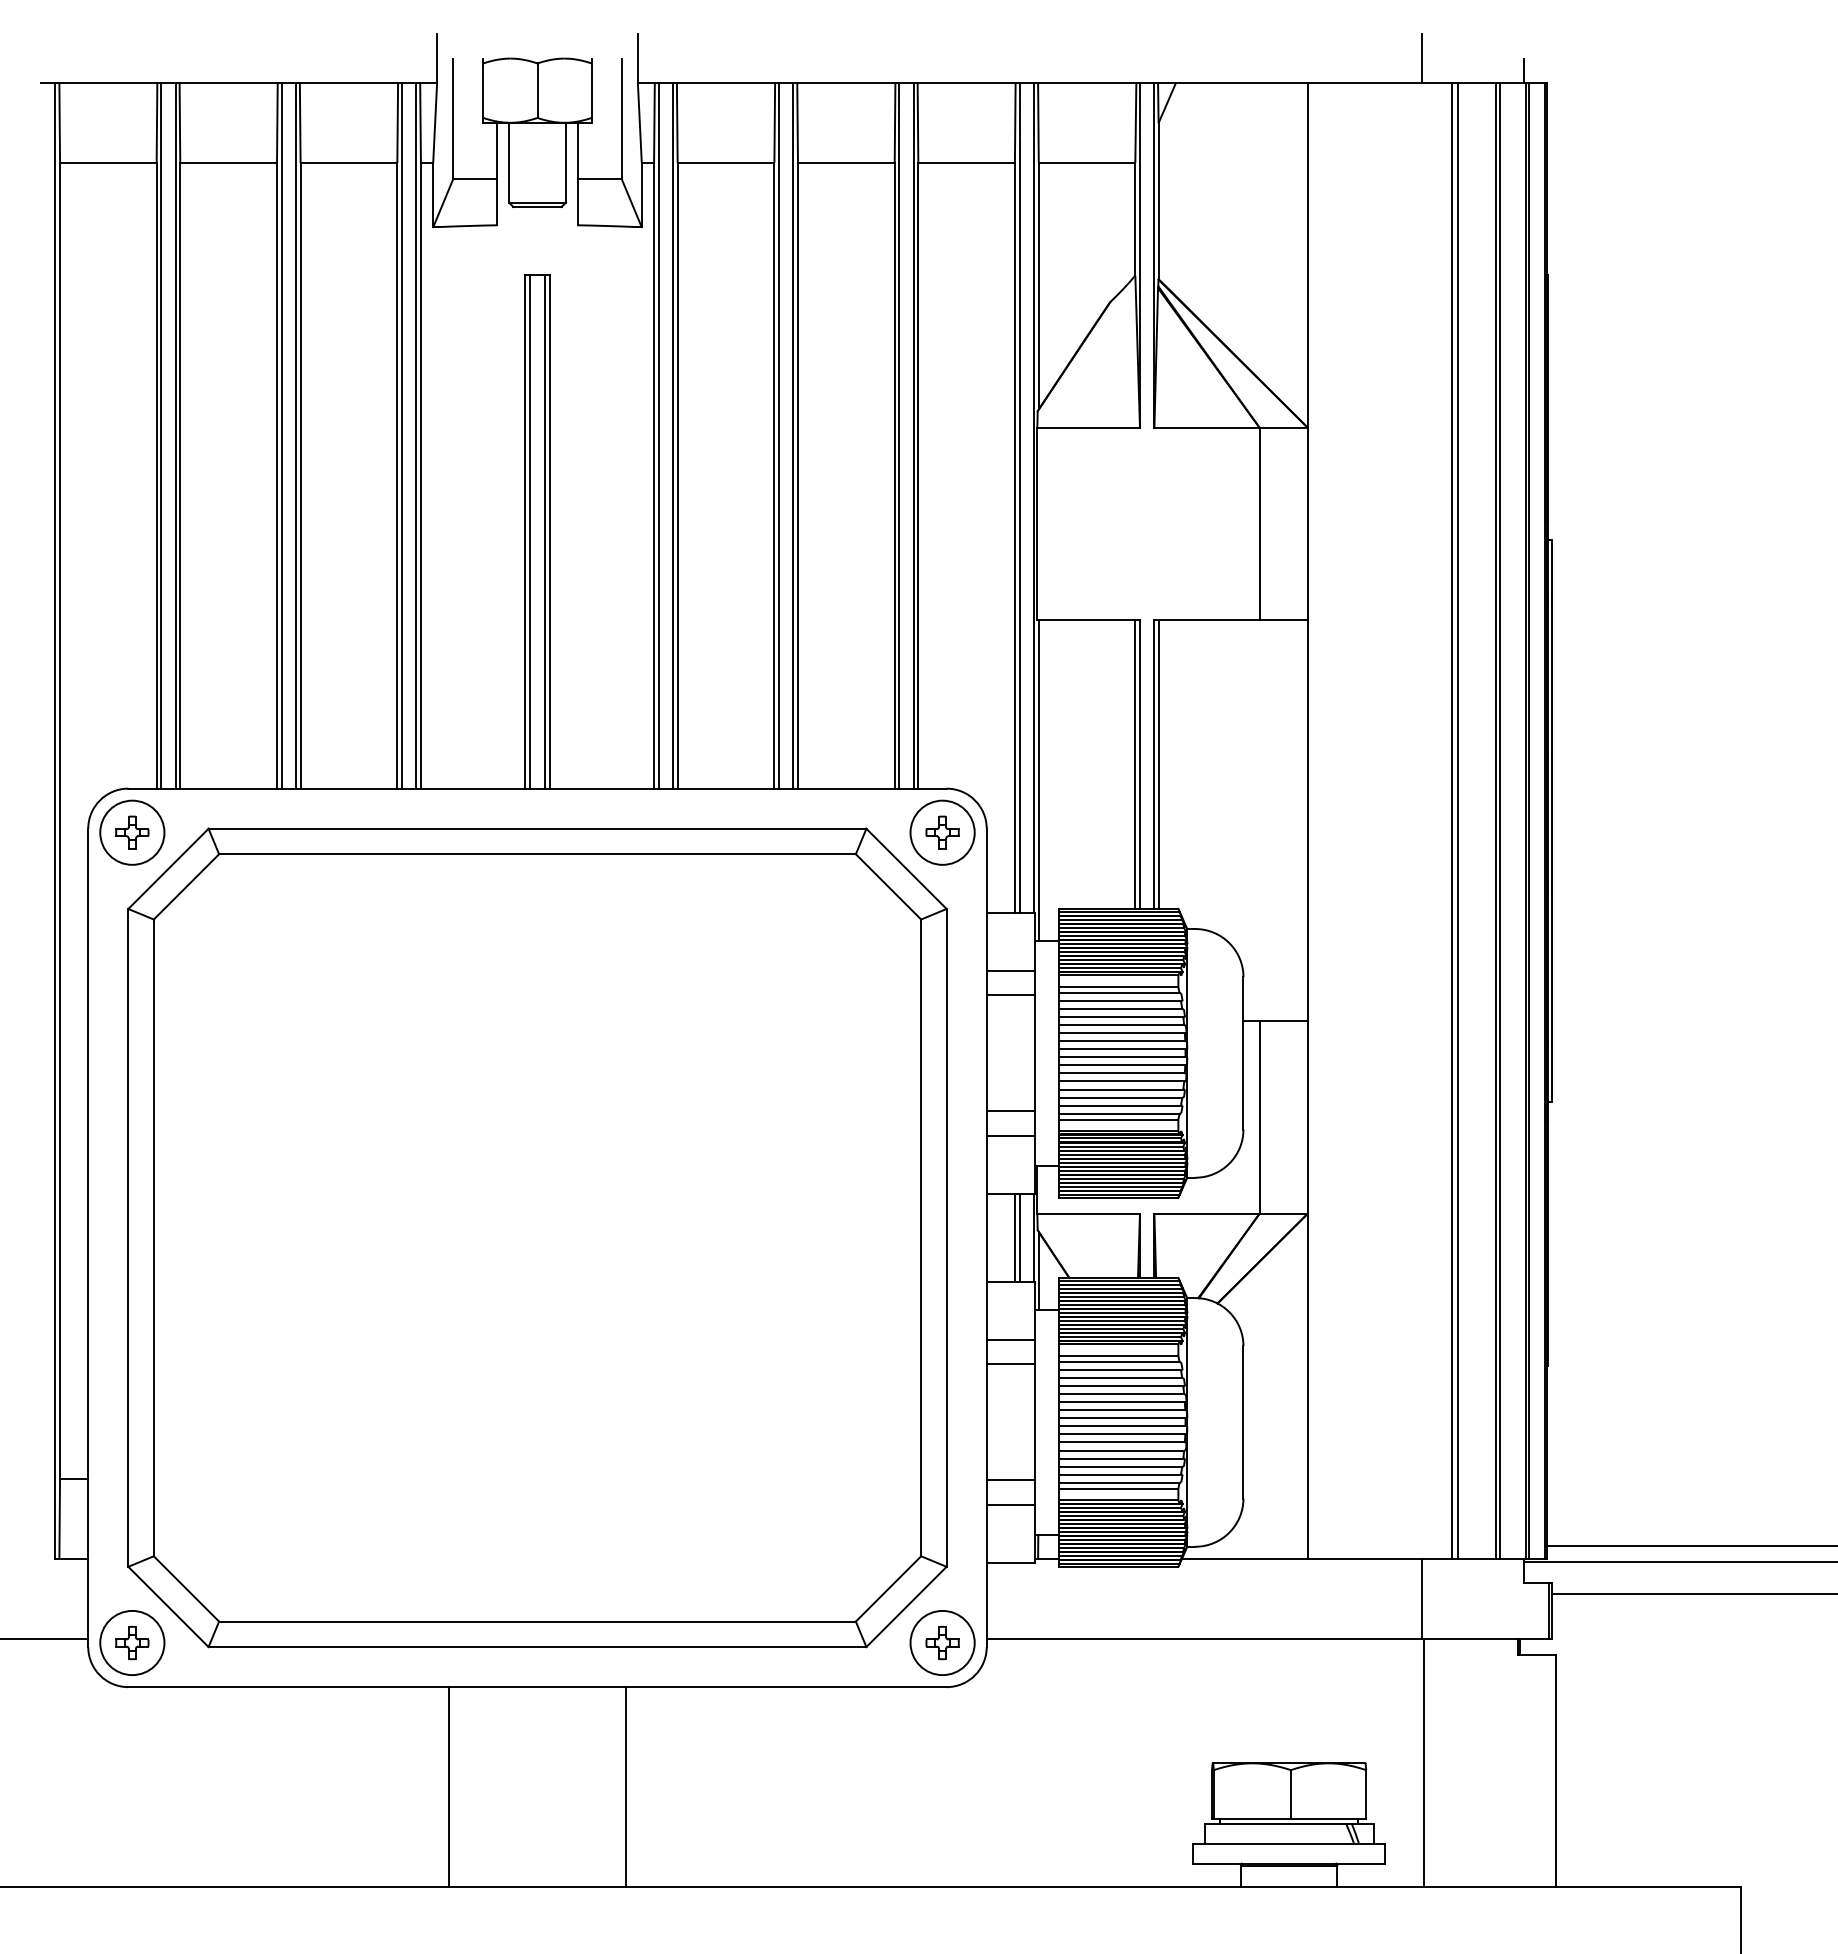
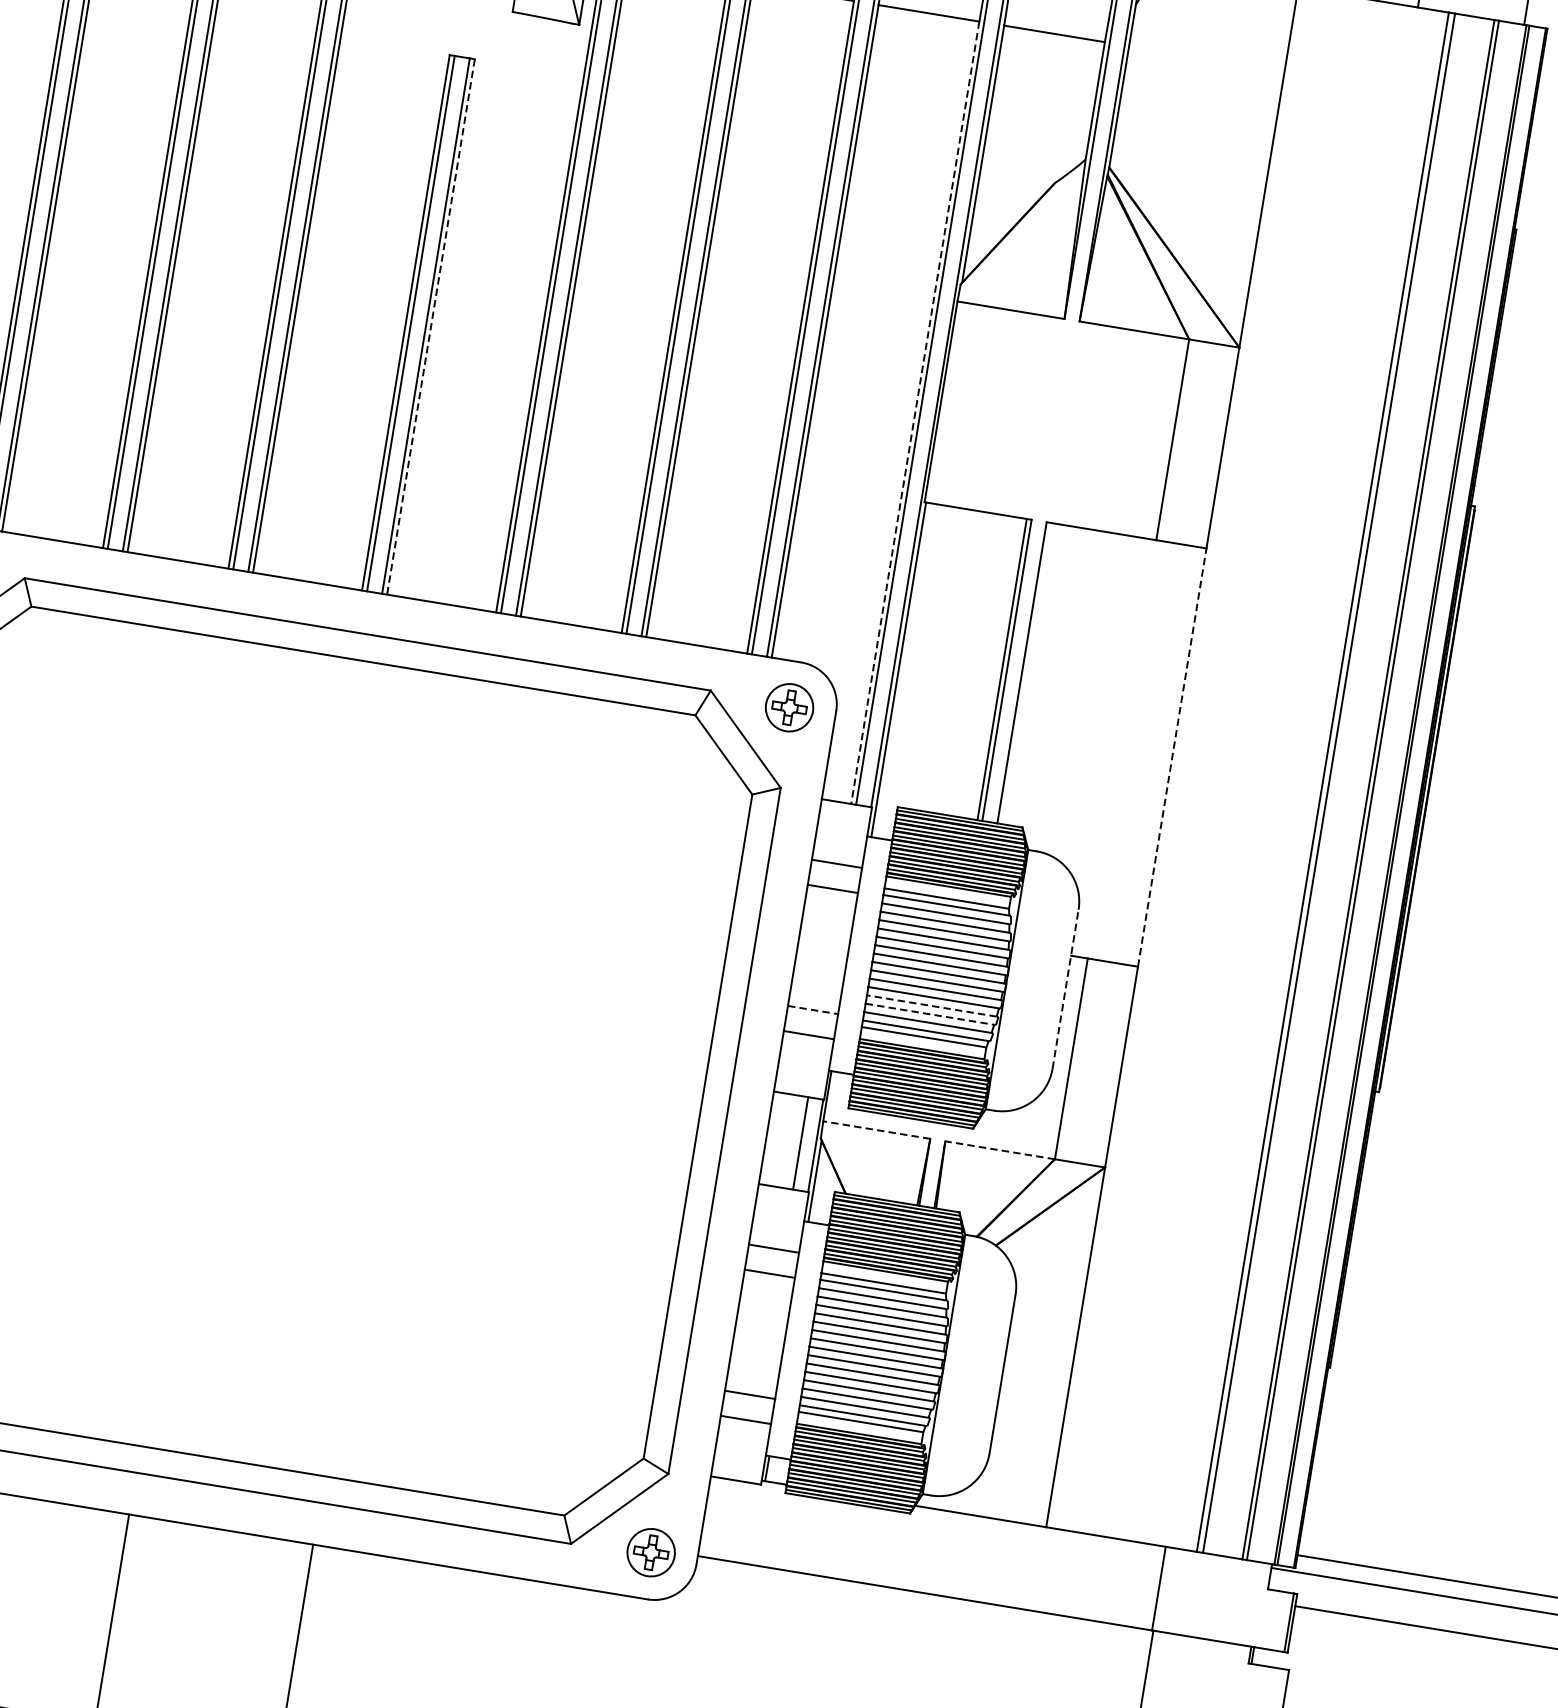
line: (549, 531) -> (431, 326), solid -> dashed
line: (1014, 538) -> (914, 413), solid -> dashed
line: (1158, 764) -> (1026, 673), removed
line: (1307, 820) -> (1172, 757), solid -> dashed
circle: (942, 832) -> (789, 707), size x0.7
line: (1243, 1052) -> (1065, 988), solid -> dashed
line: (1120, 1089) -> (931, 1005), solid -> dashed
line: (1120, 1097) -> (929, 1014), solid -> dashed
line: (1011, 1111) -> (813, 1010), solid -> dashed
line: (1088, 1213) -> (876, 1129), solid -> dashed
line: (1206, 1213) -> (999, 1149), solid -> dashed
line: (1014, 1237) -> (795, 1142), removed
circle: (942, 1642) -> (651, 1552), size x0.7

